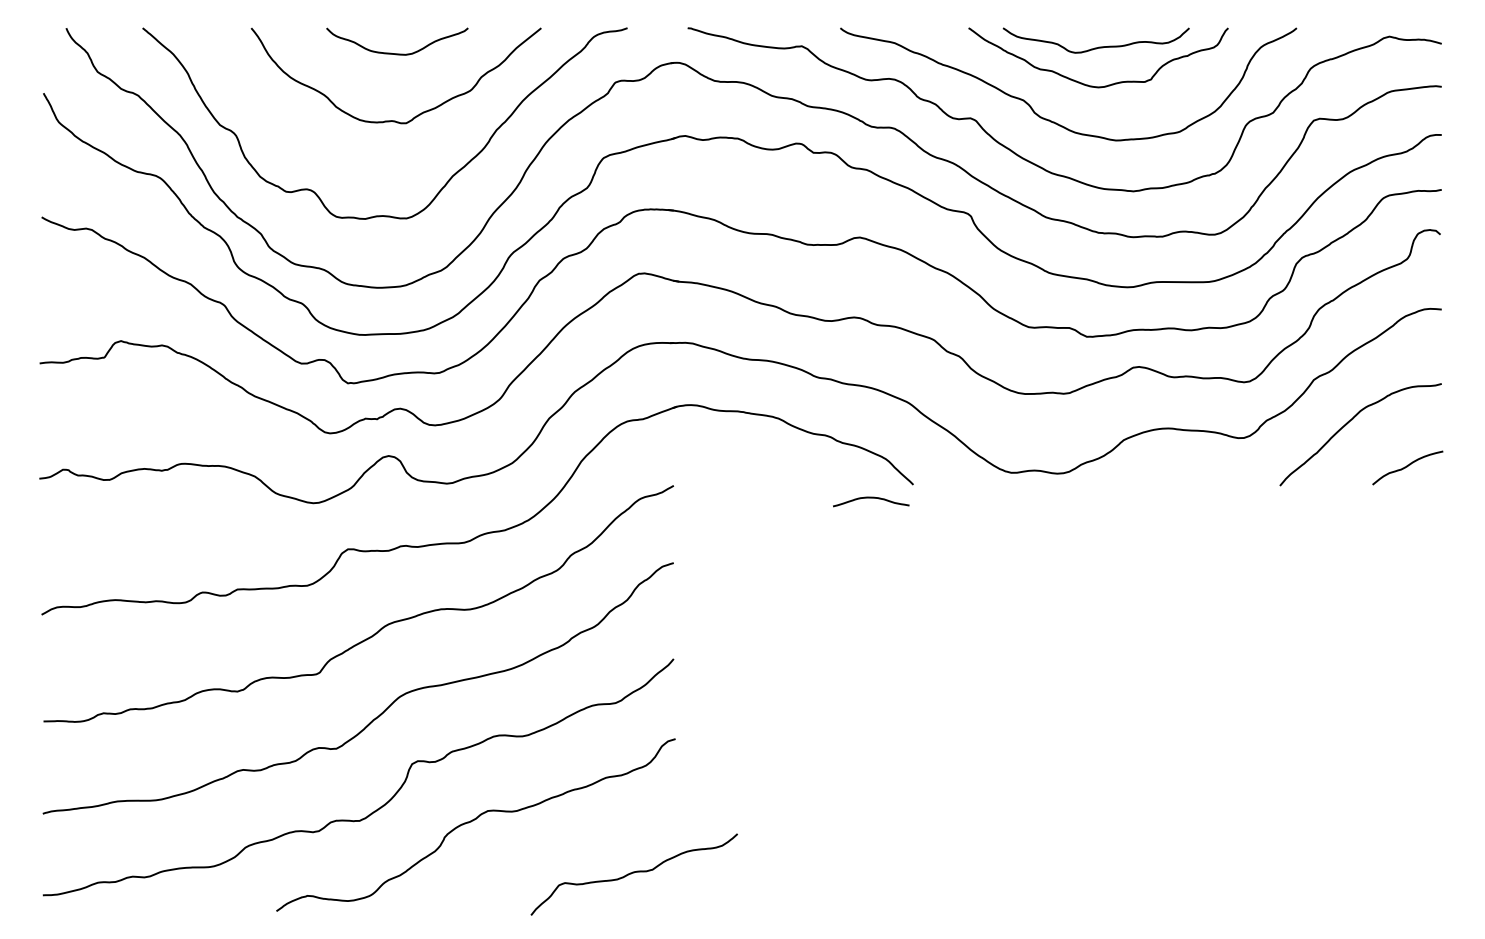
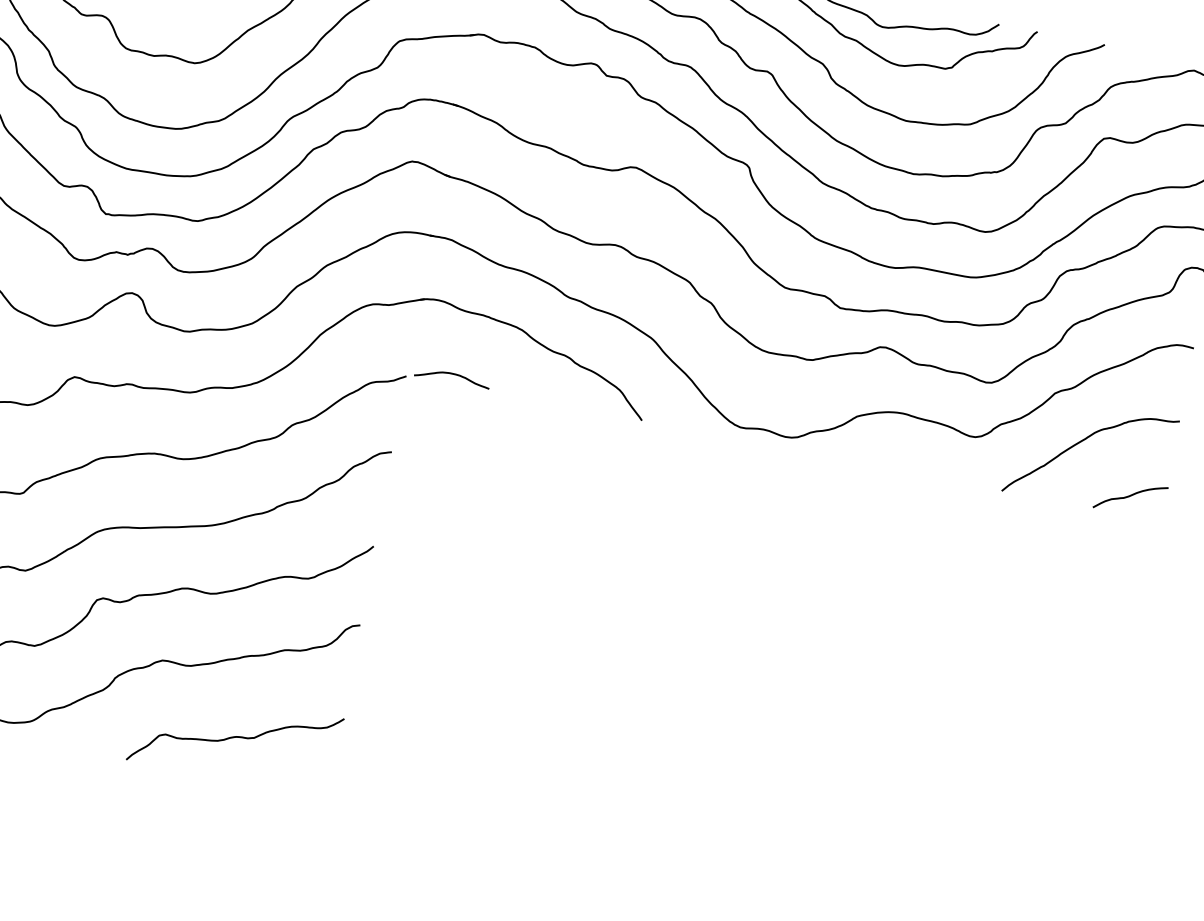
curve: (871, 498) -> (453, 374), moved
curve: (633, 873) -> (234, 738), moved

